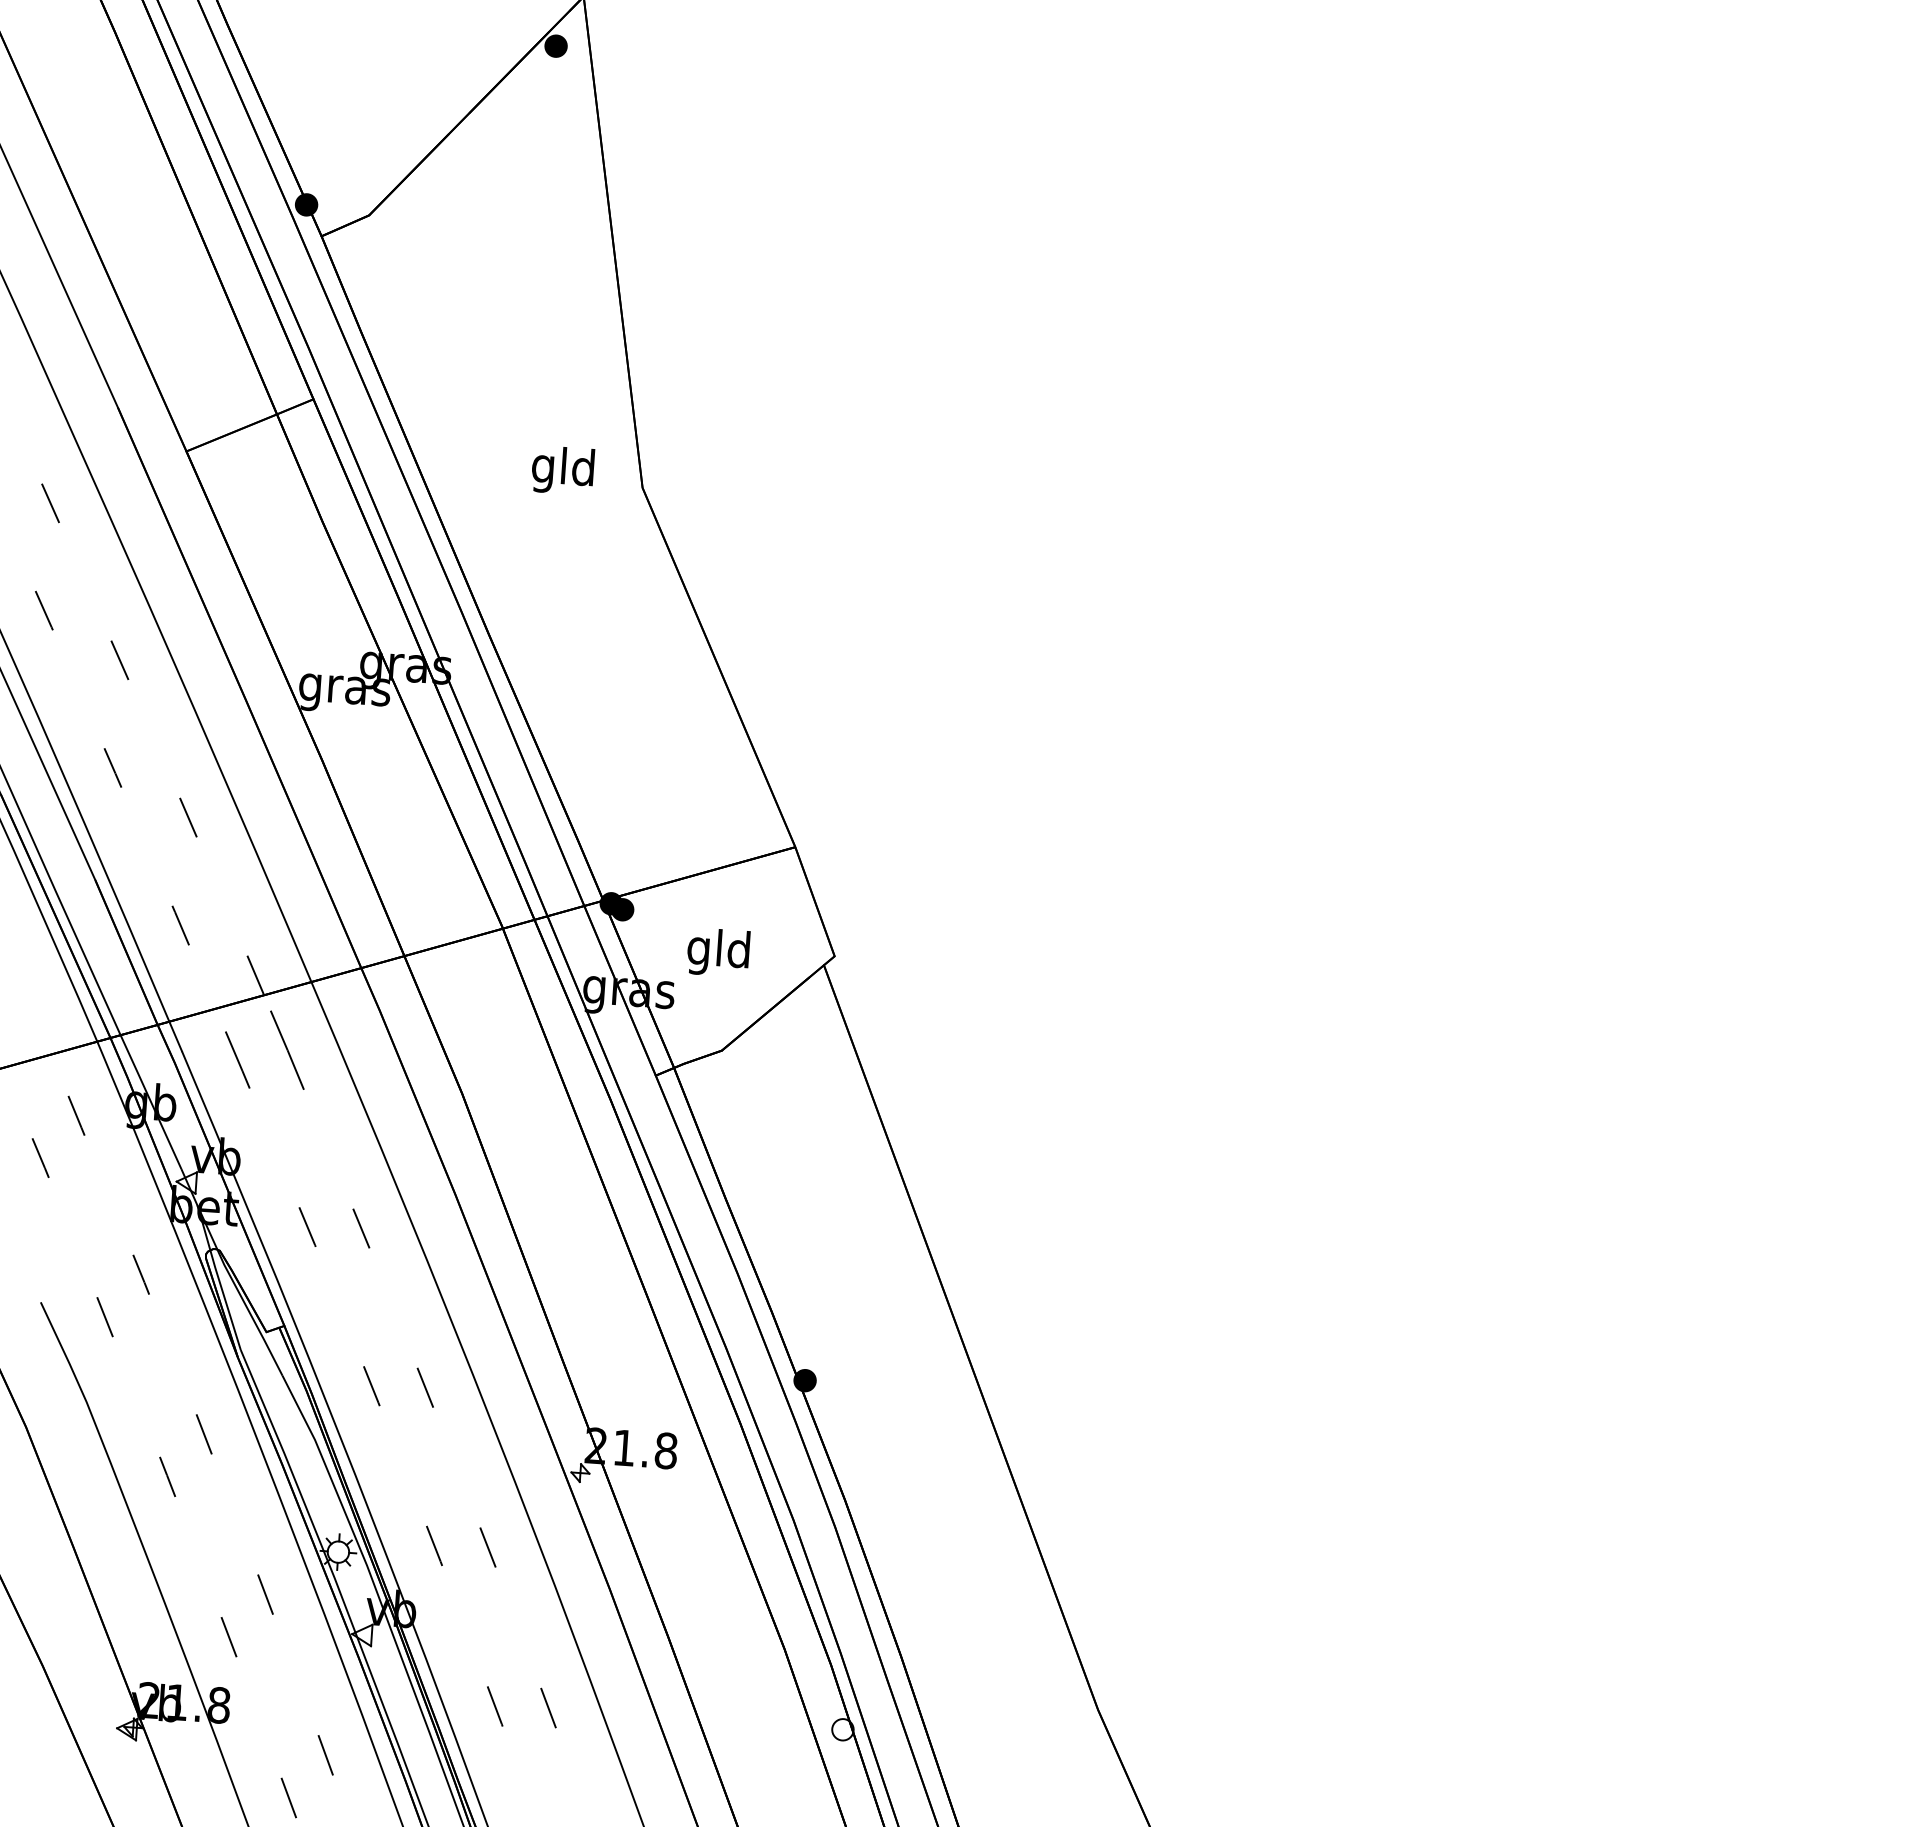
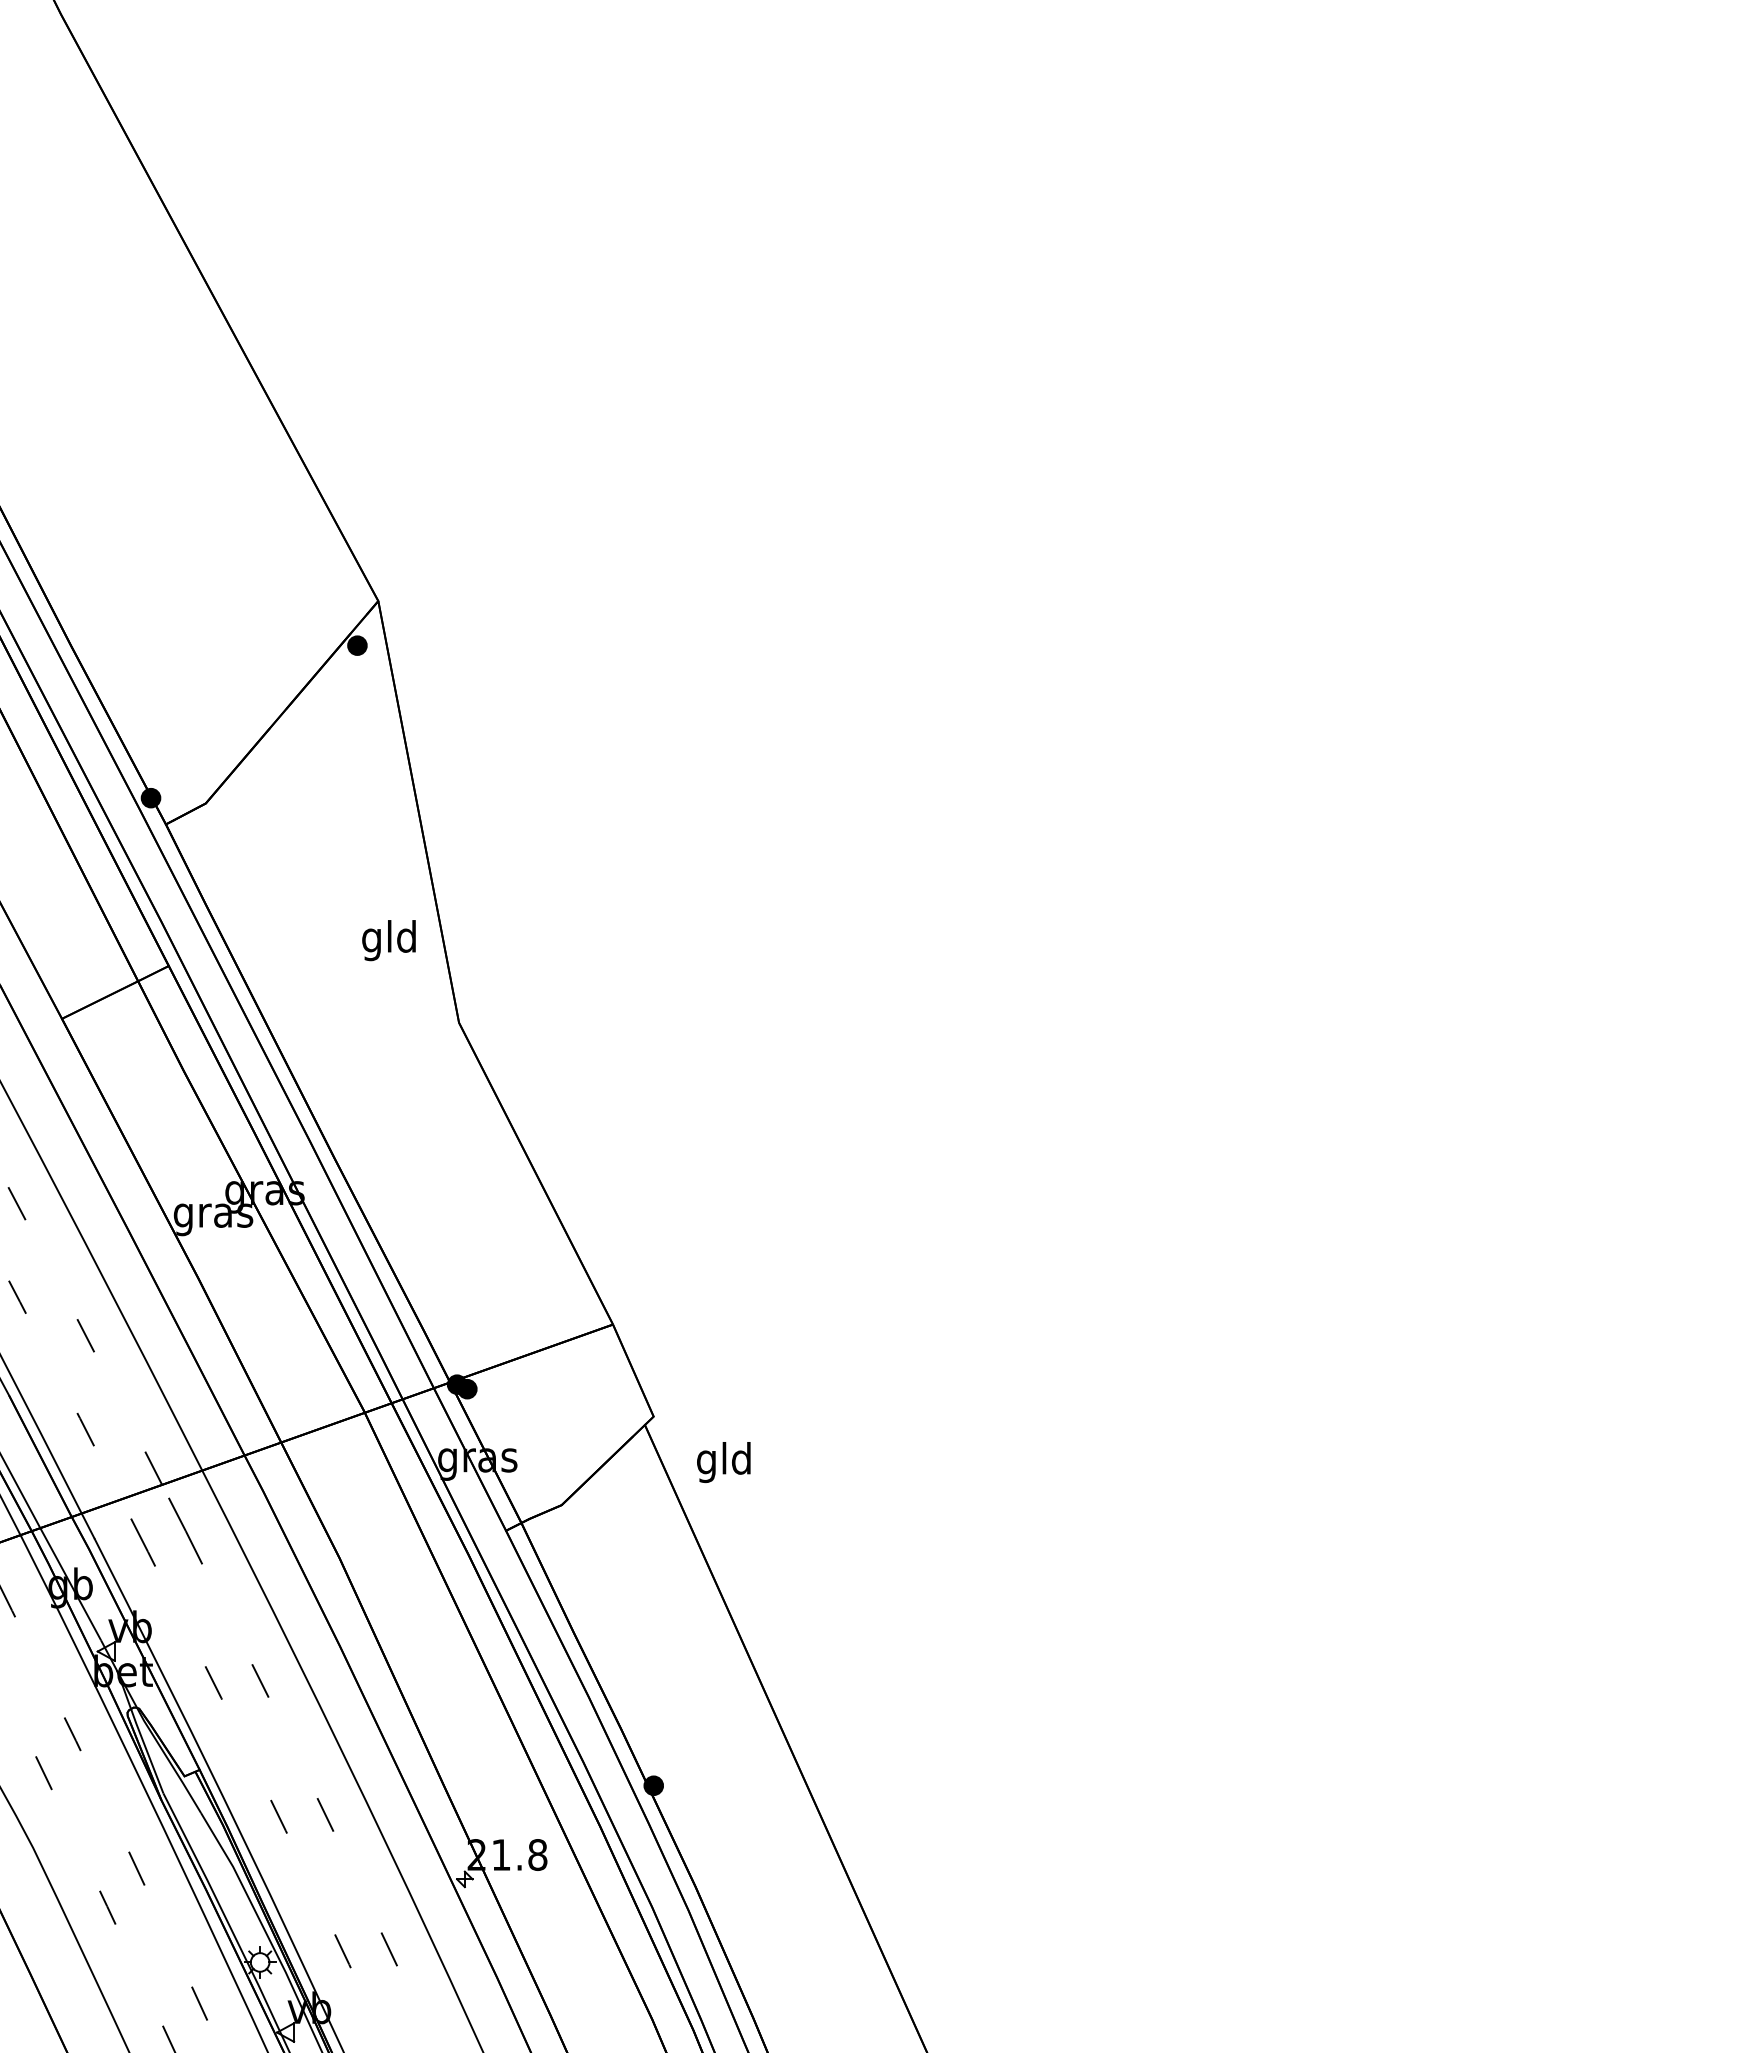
text: (562, 470) -> (388, 940), moved
text: (718, 952) -> (723, 1462), moved

